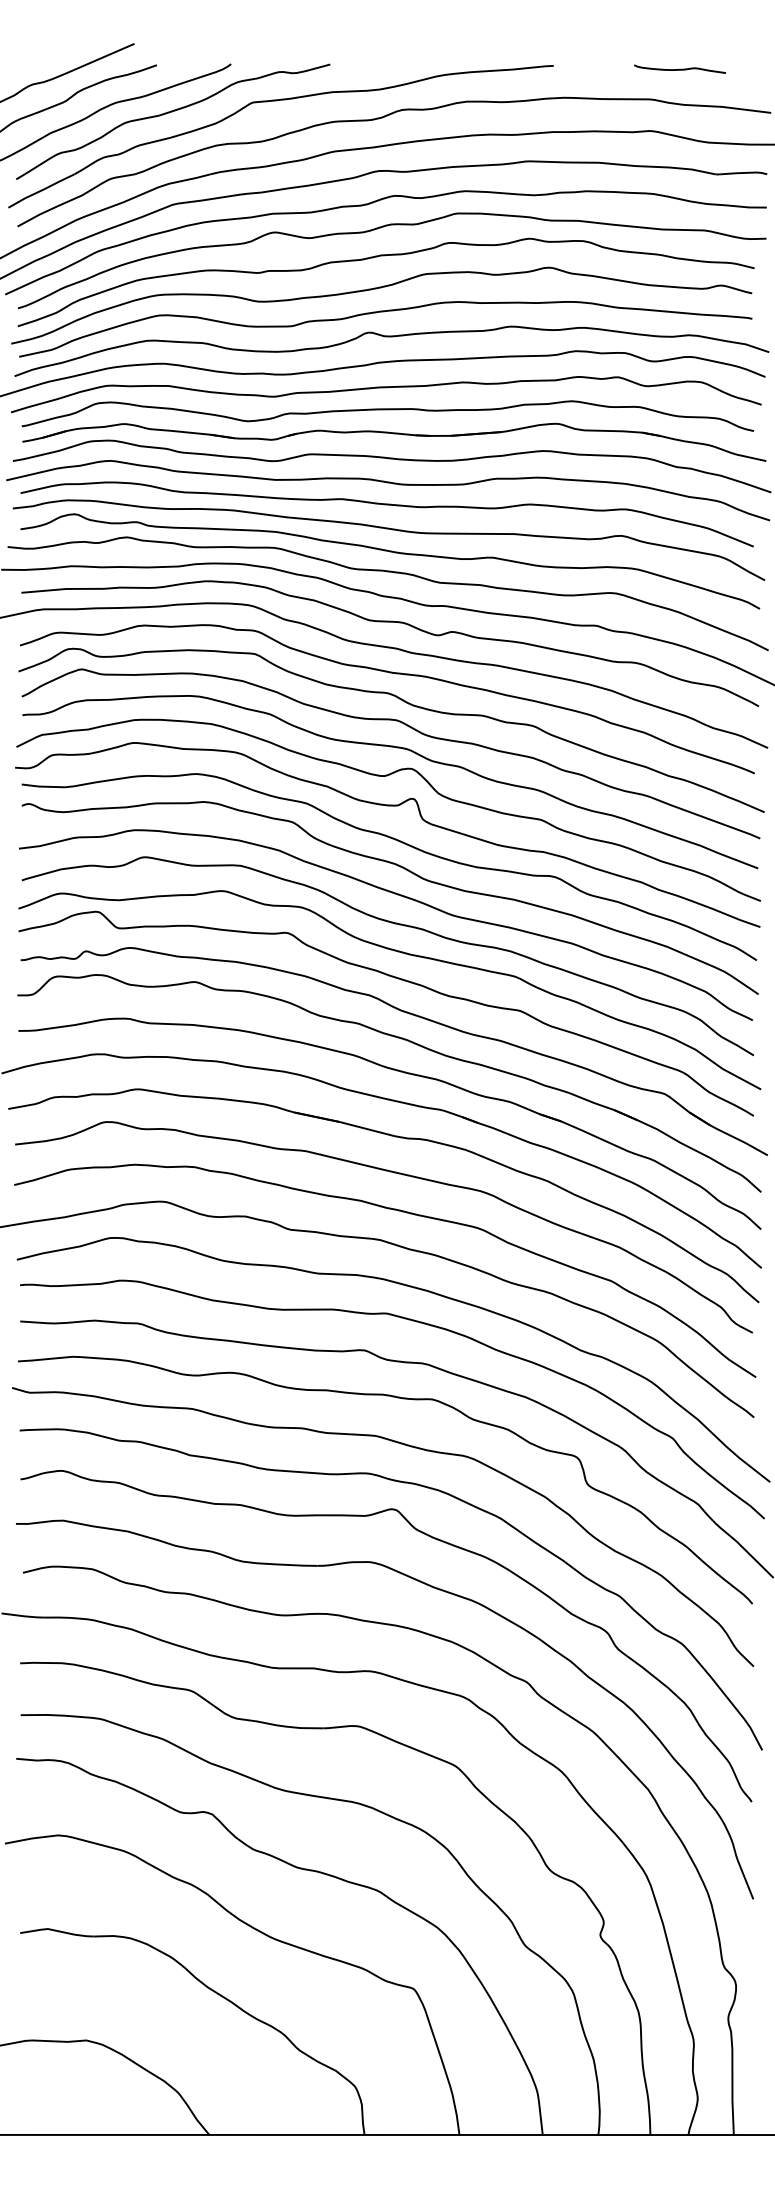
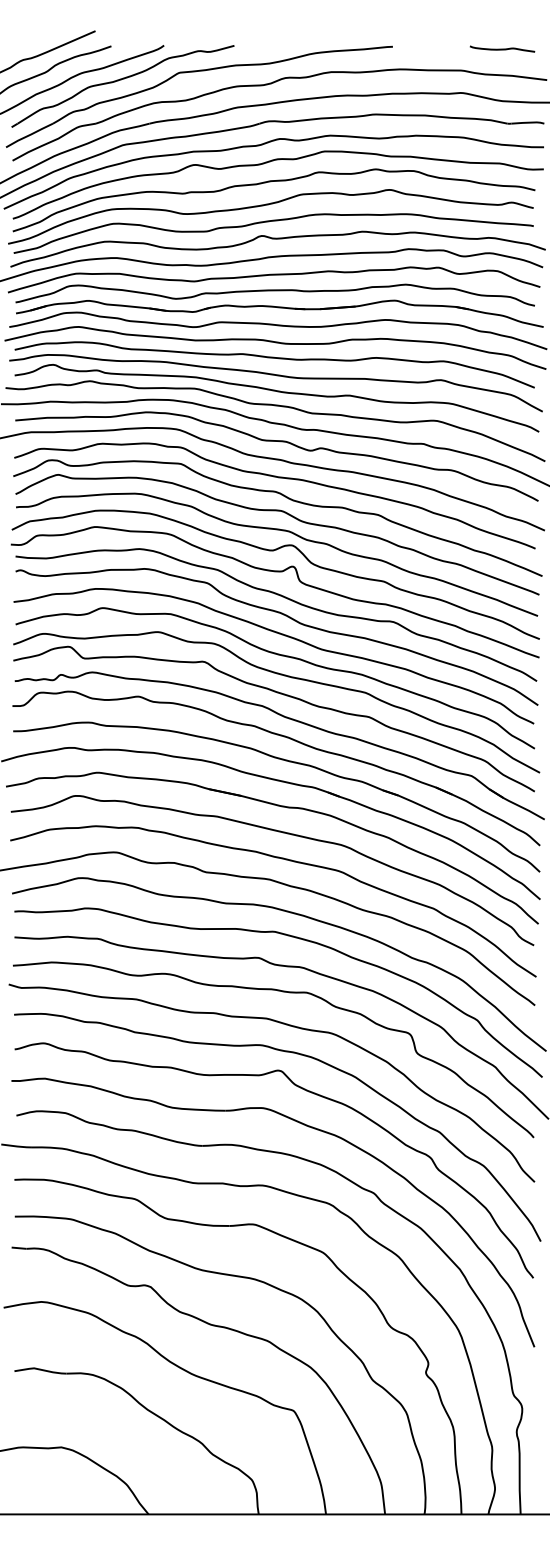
curve: (680, 68) -> (502, 48), moved

